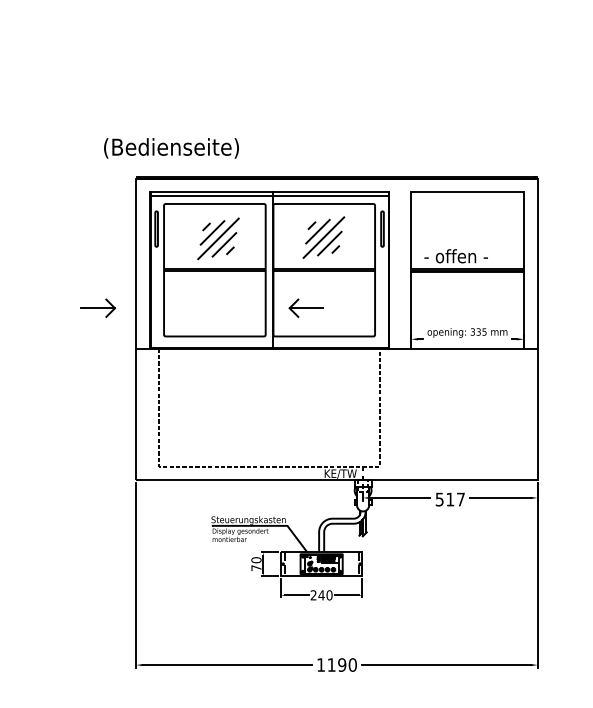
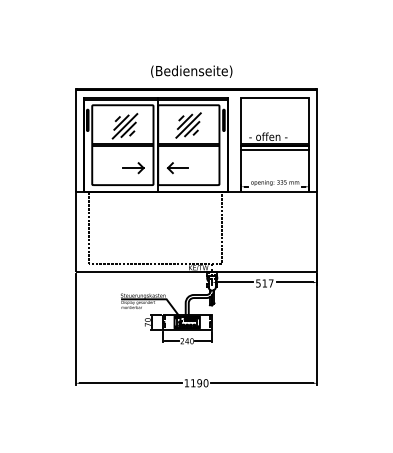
text: (171, 148) -> (191, 71), moved
line: (468, 279) -> (275, 150), added
part: (98, 308) -> (133, 168), moved

